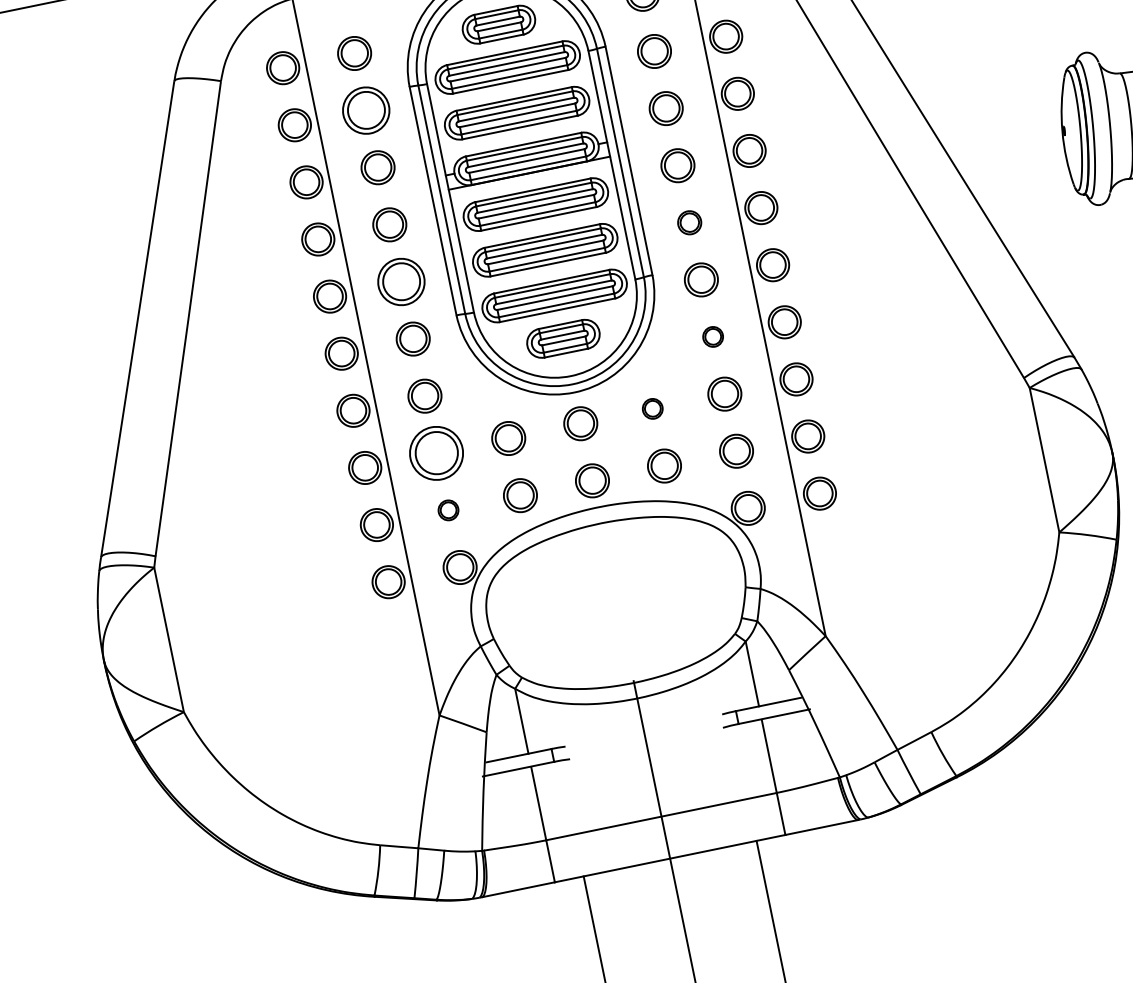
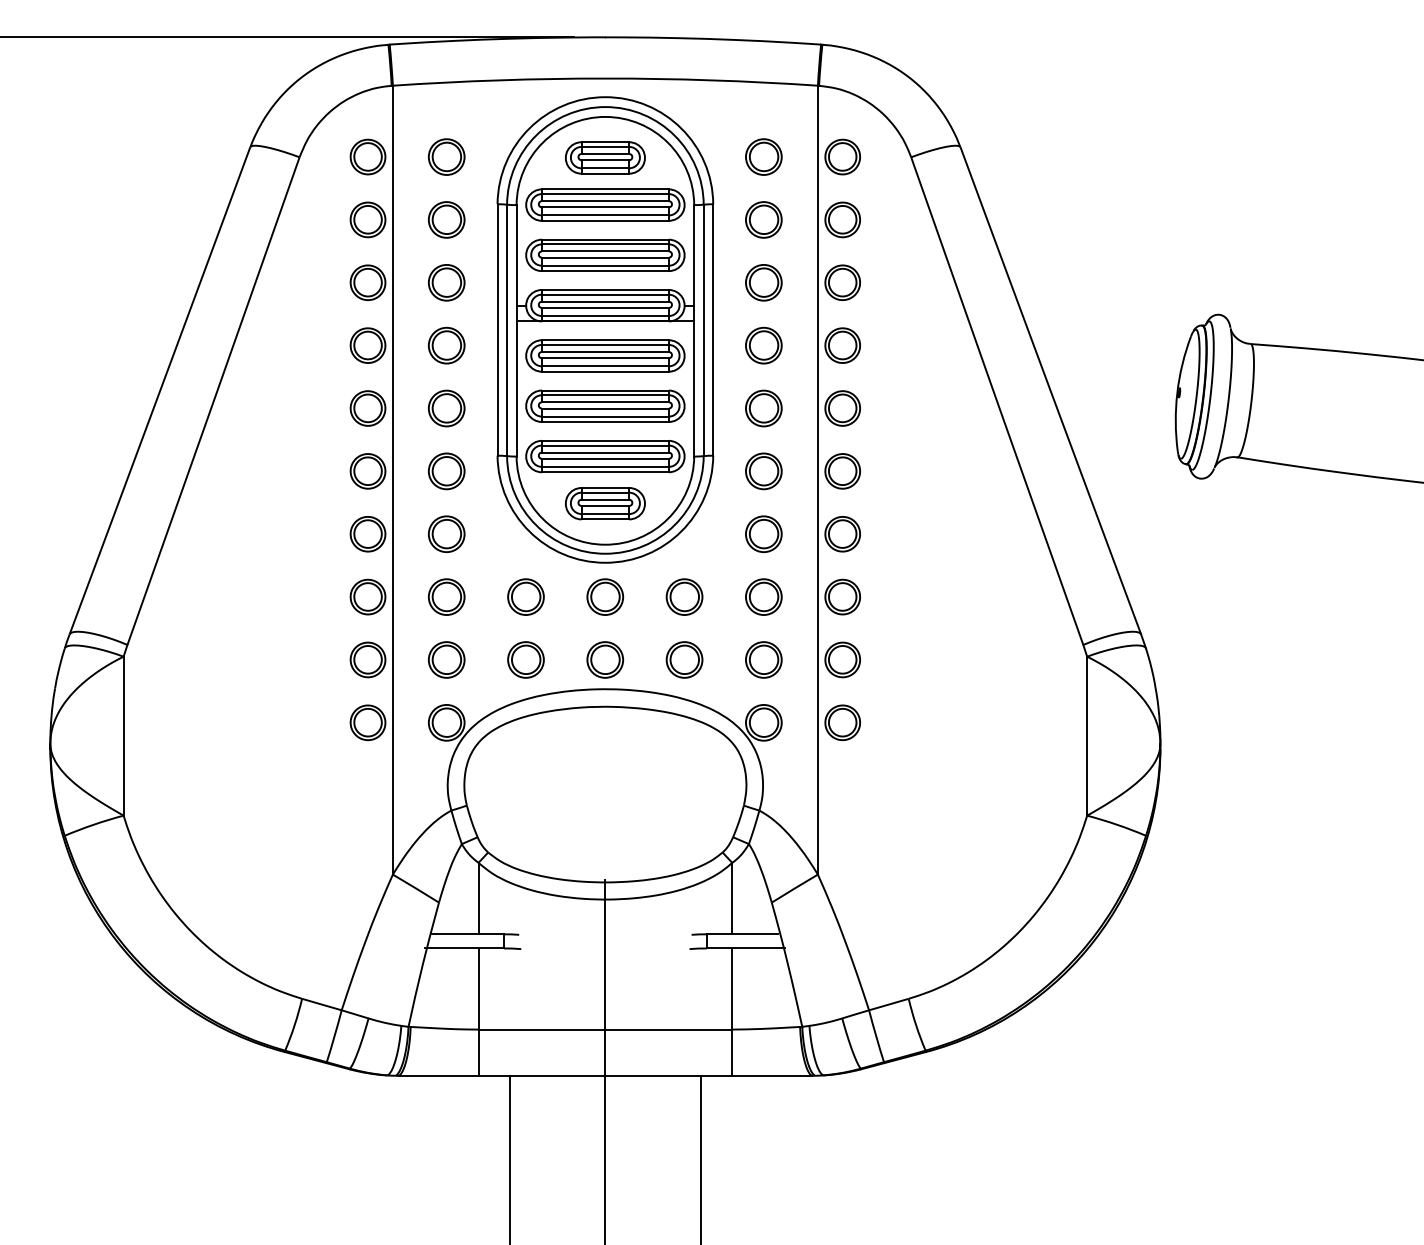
part: (366, 110) -> (446, 219), size x0.71
part: (689, 222) -> (763, 408), size x1.43
part: (401, 281) -> (446, 408), size x0.71
part: (712, 336) -> (763, 533), size x1.67
part: (652, 408) -> (684, 596), size x1.67
part: (436, 452) -> (446, 596), size x0.62
part: (448, 510) -> (446, 659), size x1.67

